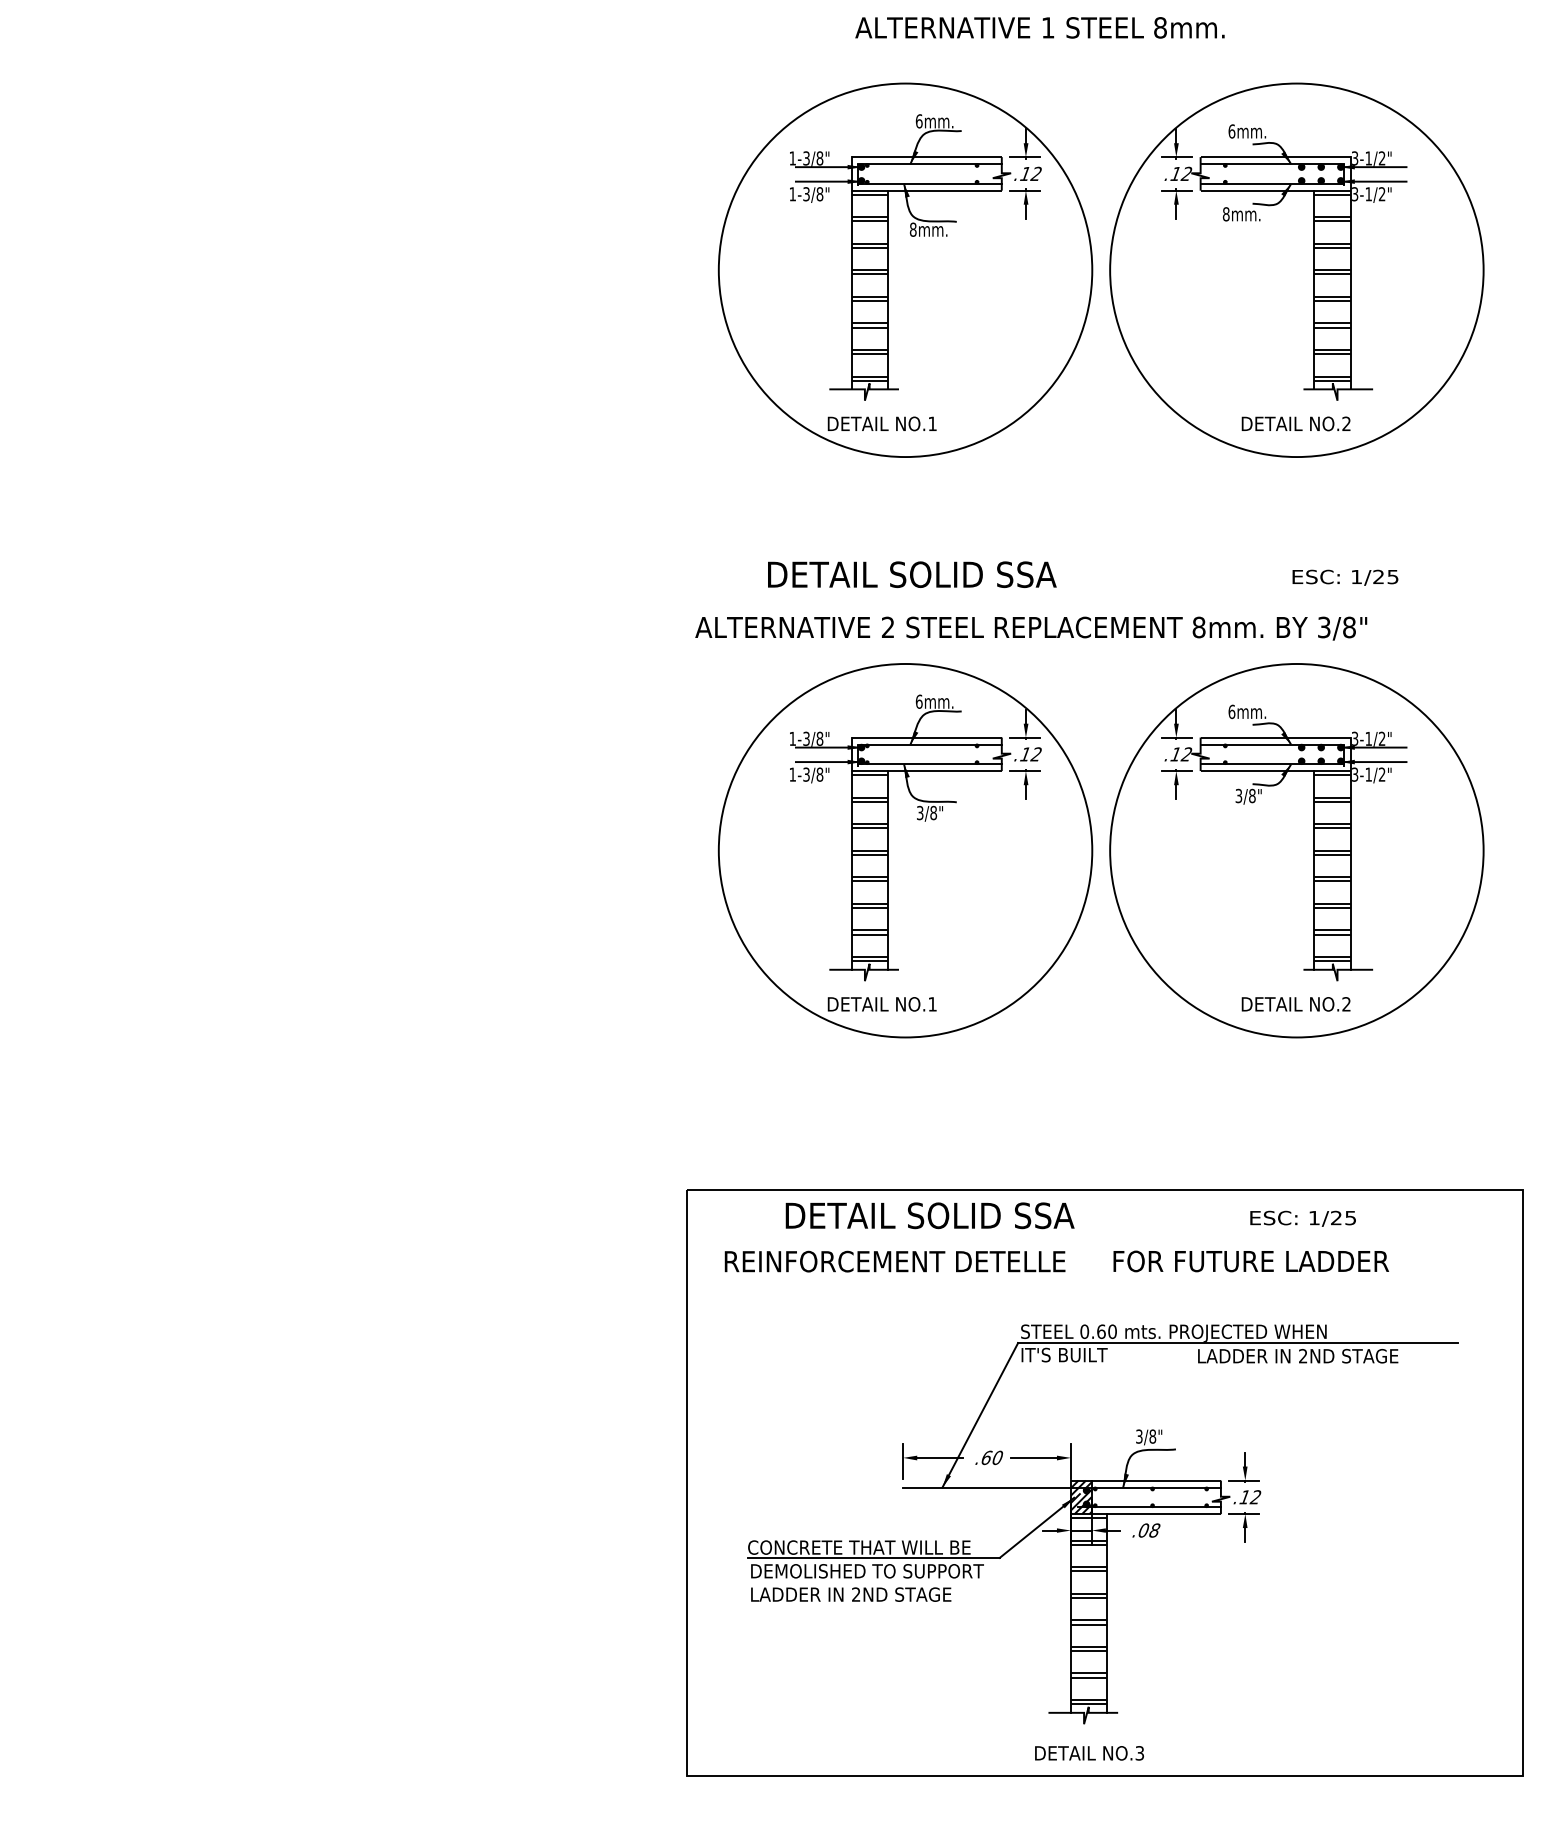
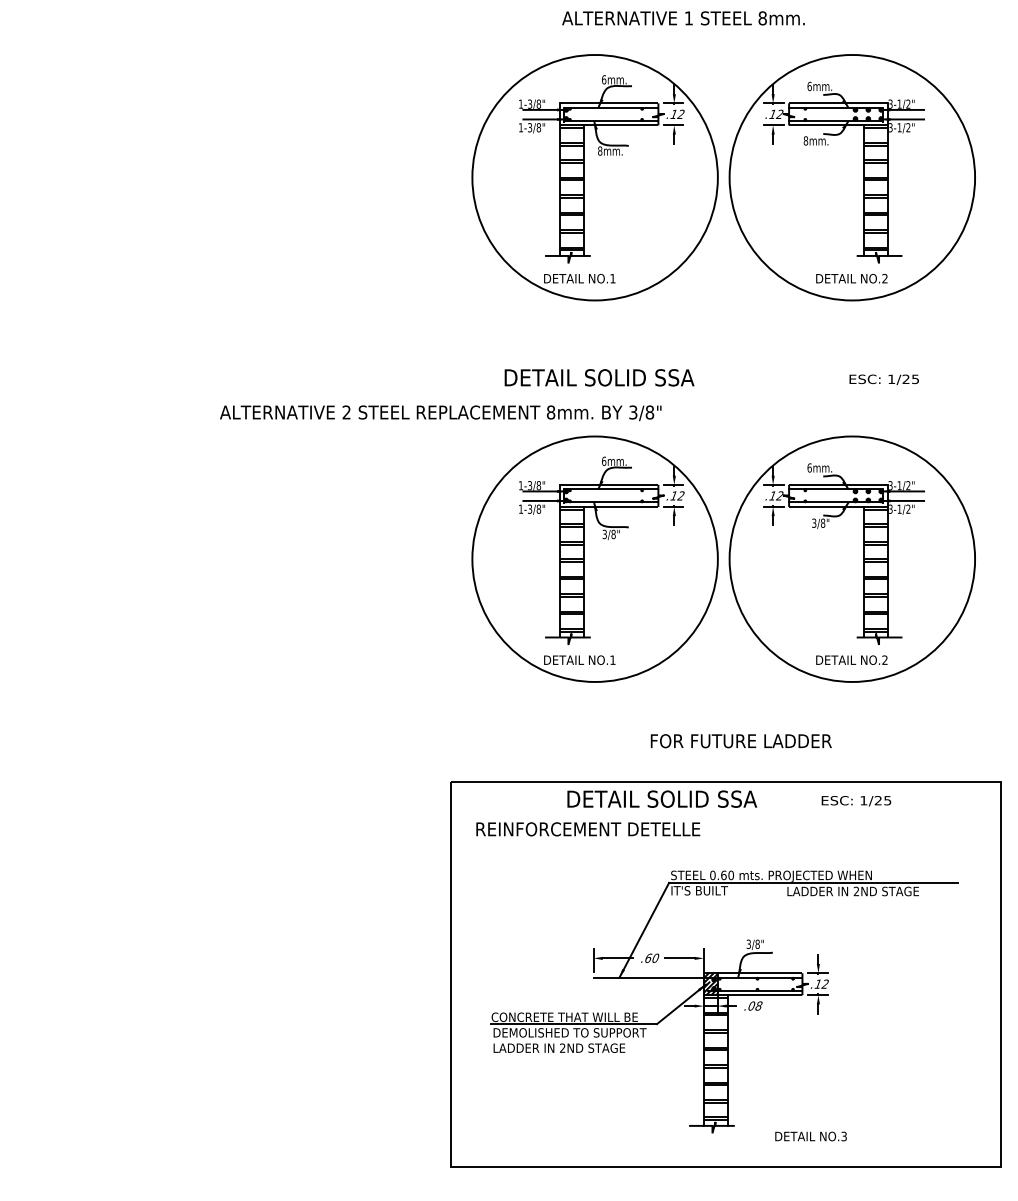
text: (1030, 628) -> (440, 413), moved
text: (930, 1214) -> (662, 798), moved
text: (1249, 1261) -> (740, 741), moved
text: (1088, 1753) -> (810, 1136), moved

